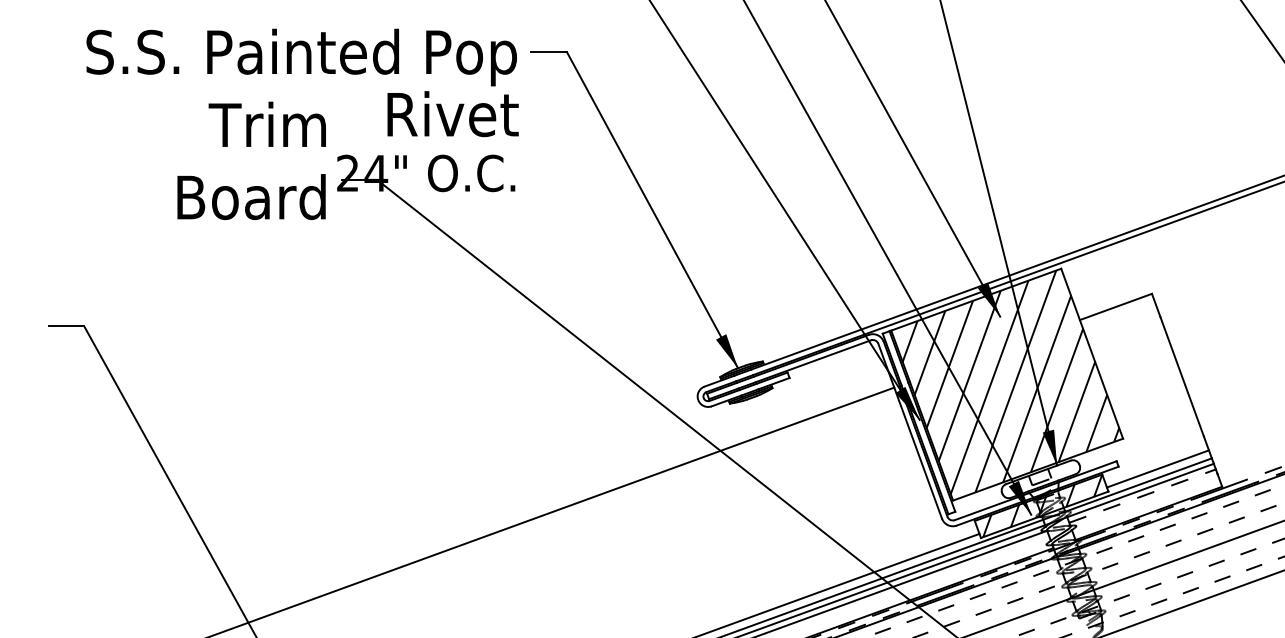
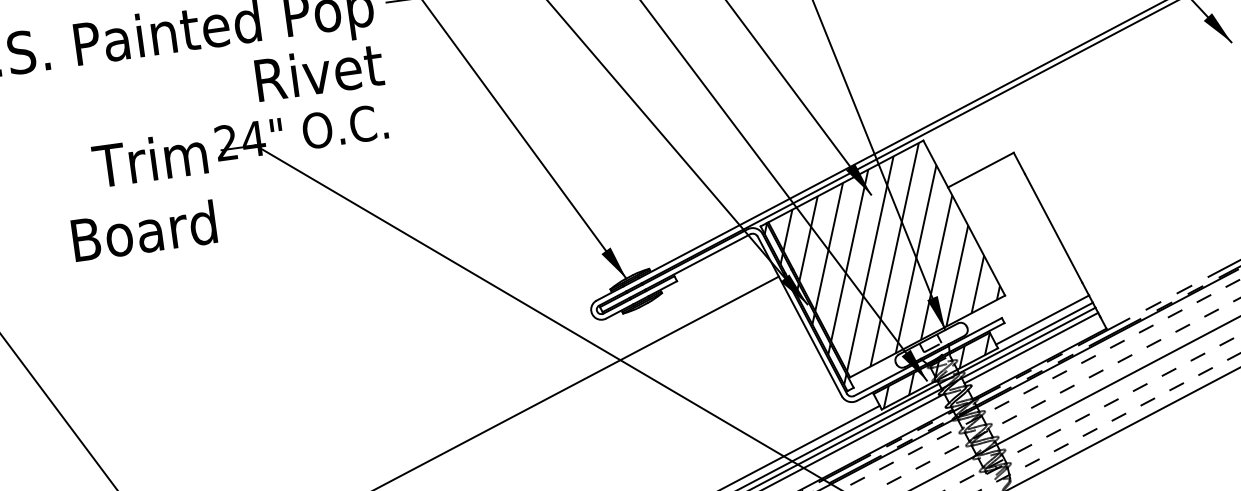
text: (251, 160) -> (139, 195), moved
hatch: (917, 419) -> (805, 304), added
line: (1143, 495) -> (1032, 347), dashed -> solid

